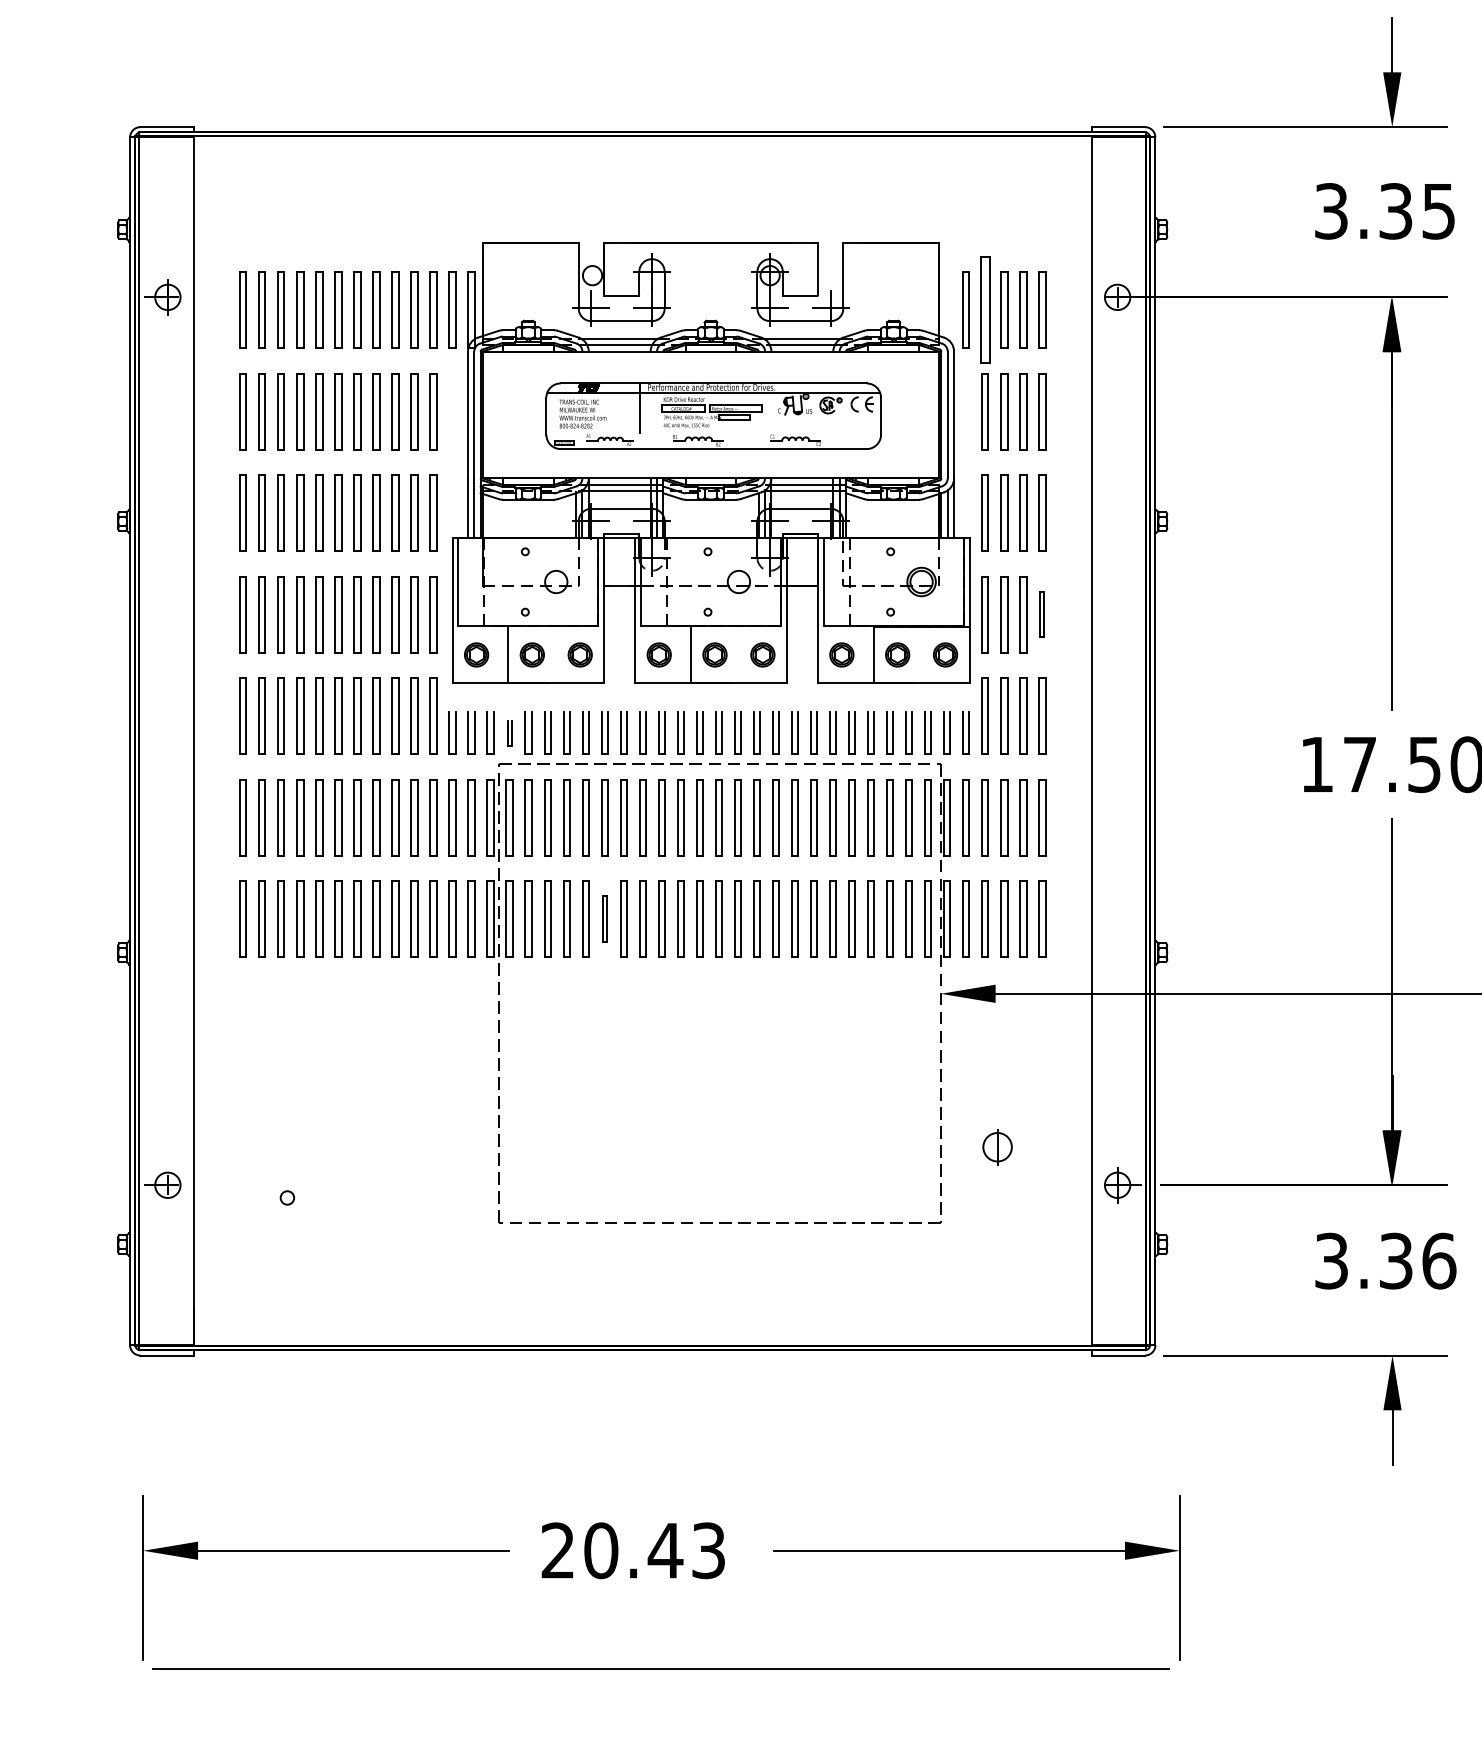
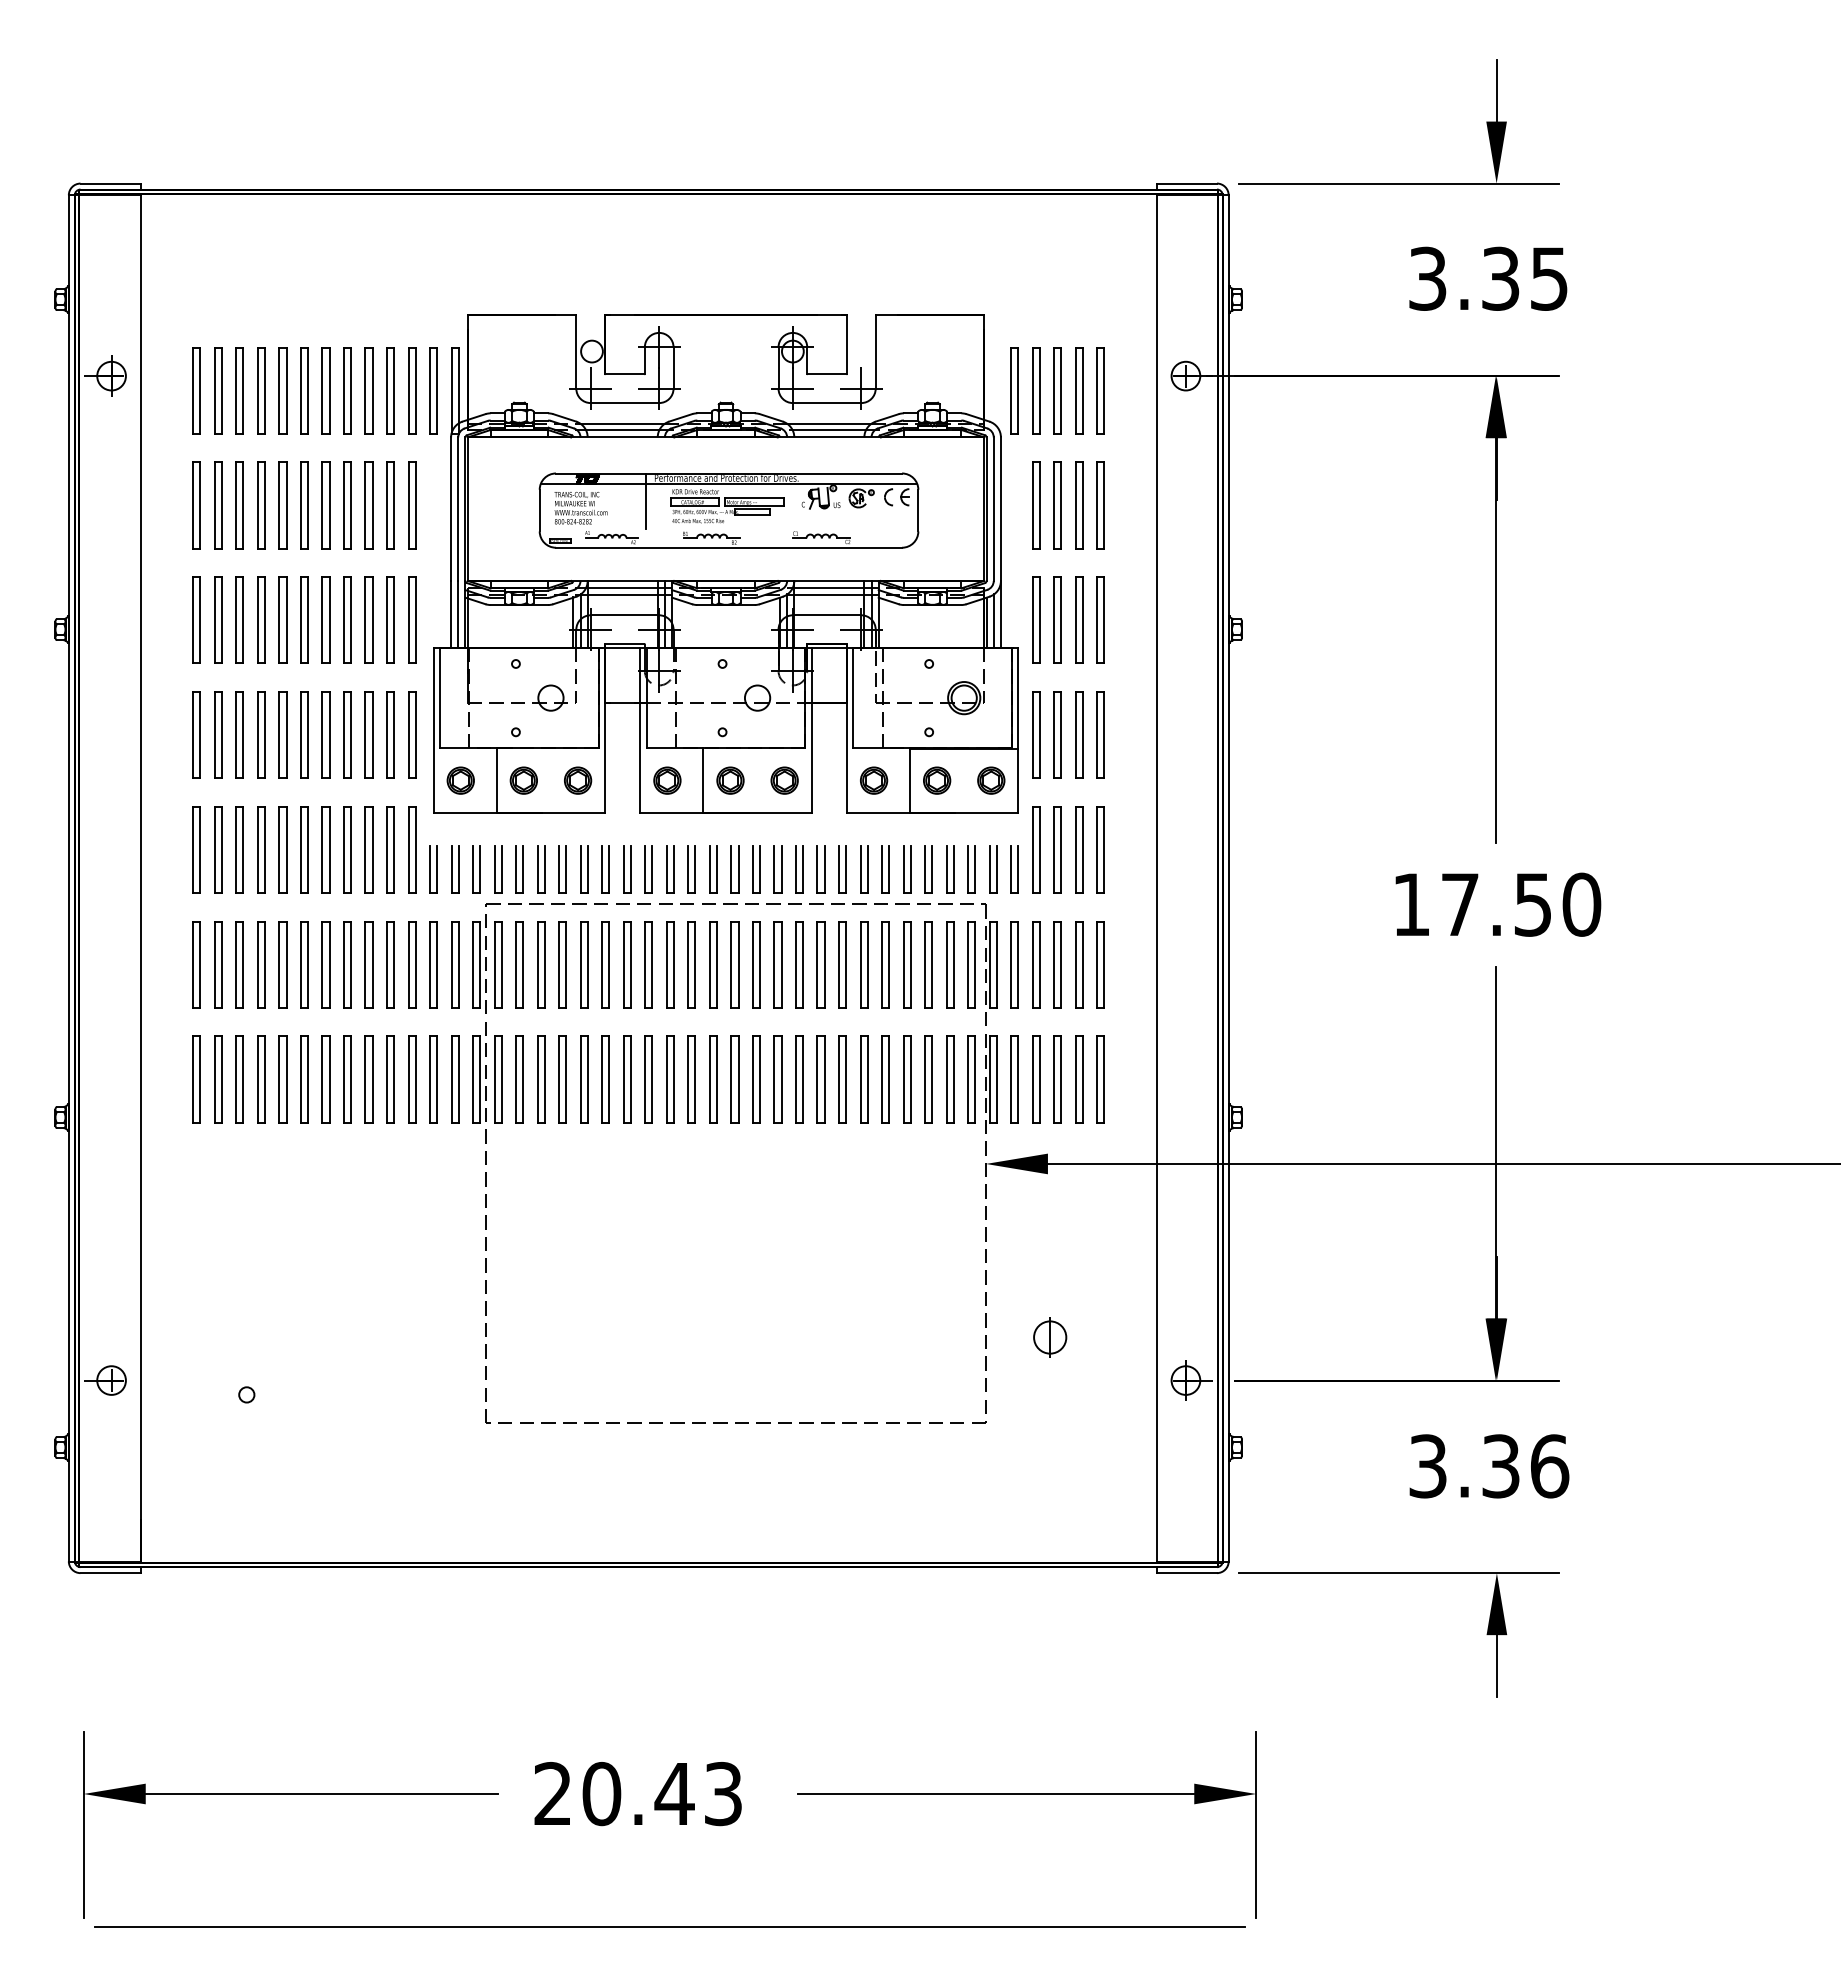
part: (985, 310) -> (1036, 390), size x0.71
part: (1042, 614) -> (1100, 734), size x1.67
part: (509, 733) -> (498, 869), size x1.67
part: (604, 919) -> (605, 1079), size x1.67

